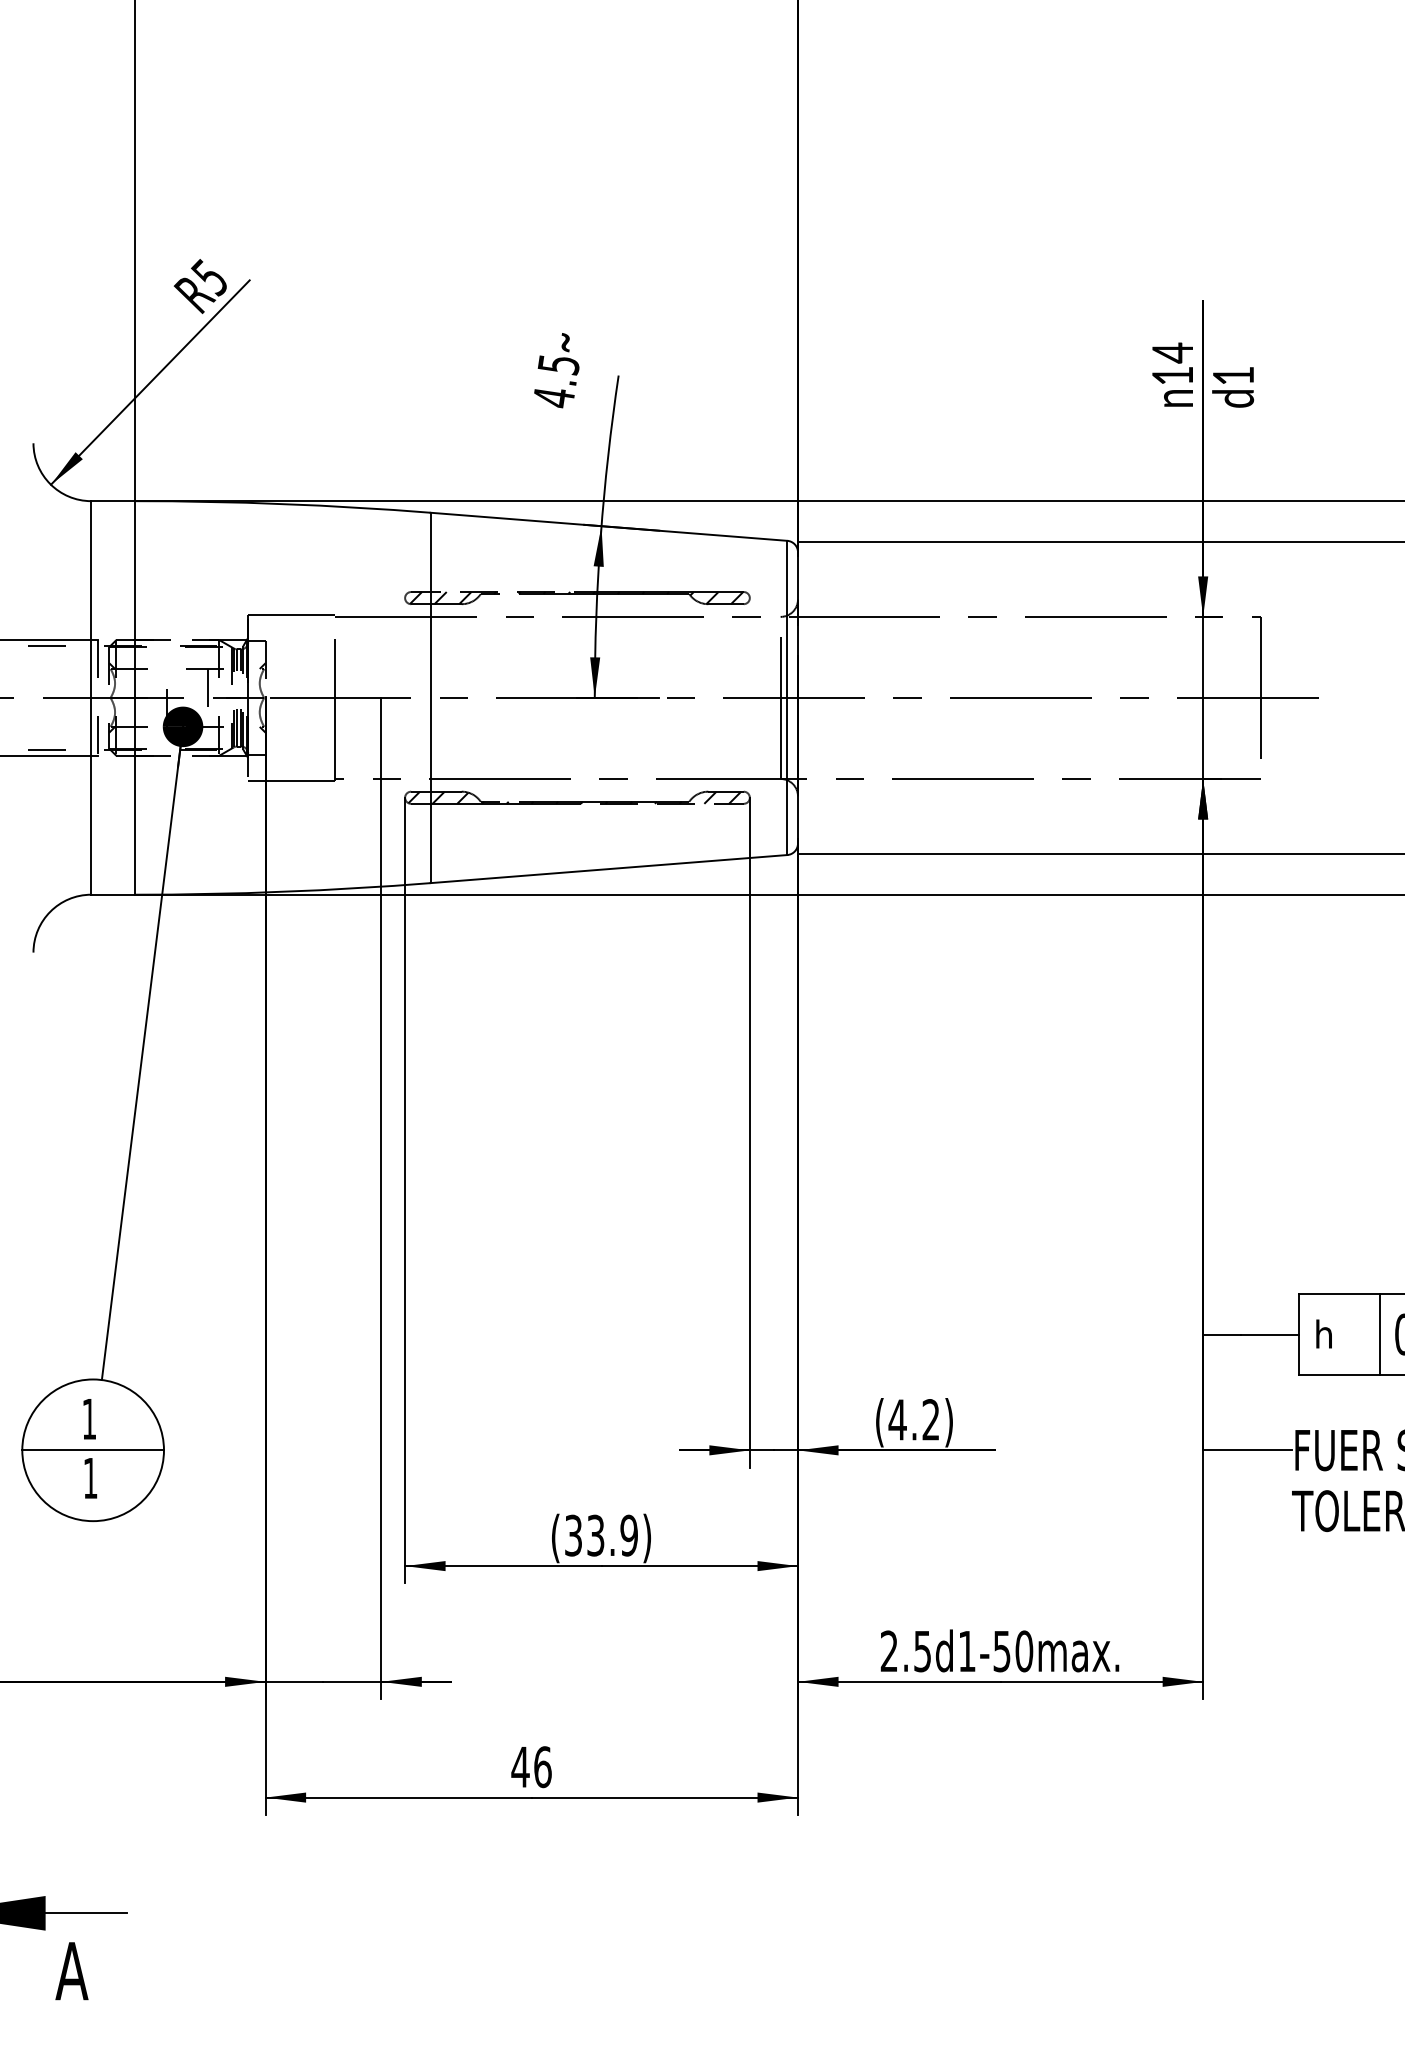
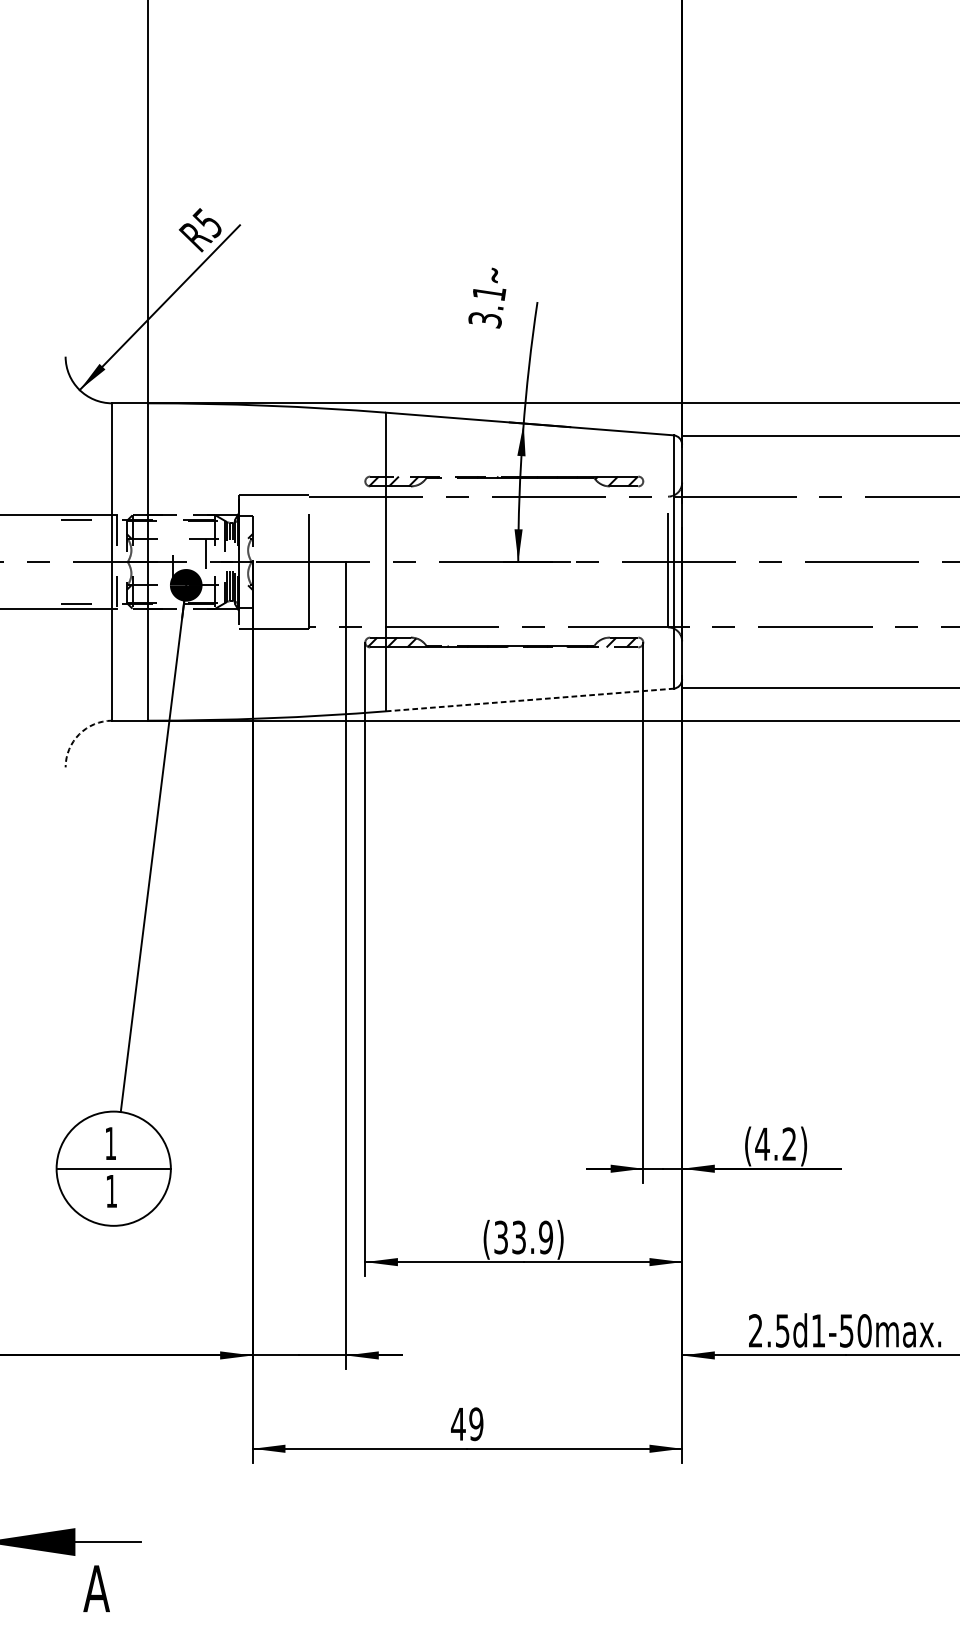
text: (556, 381) -> (487, 306), 4.5 -> 3.1
line: (608, 869) -> (529, 700), solid -> dashed
arc: (50, 911) -> (79, 734), solid -> dashed
text: (542, 1767) -> (476, 1424), 46 -> 49

